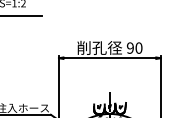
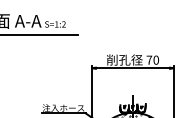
text: (130, 47) -> (149, 59), 90 -> 70

